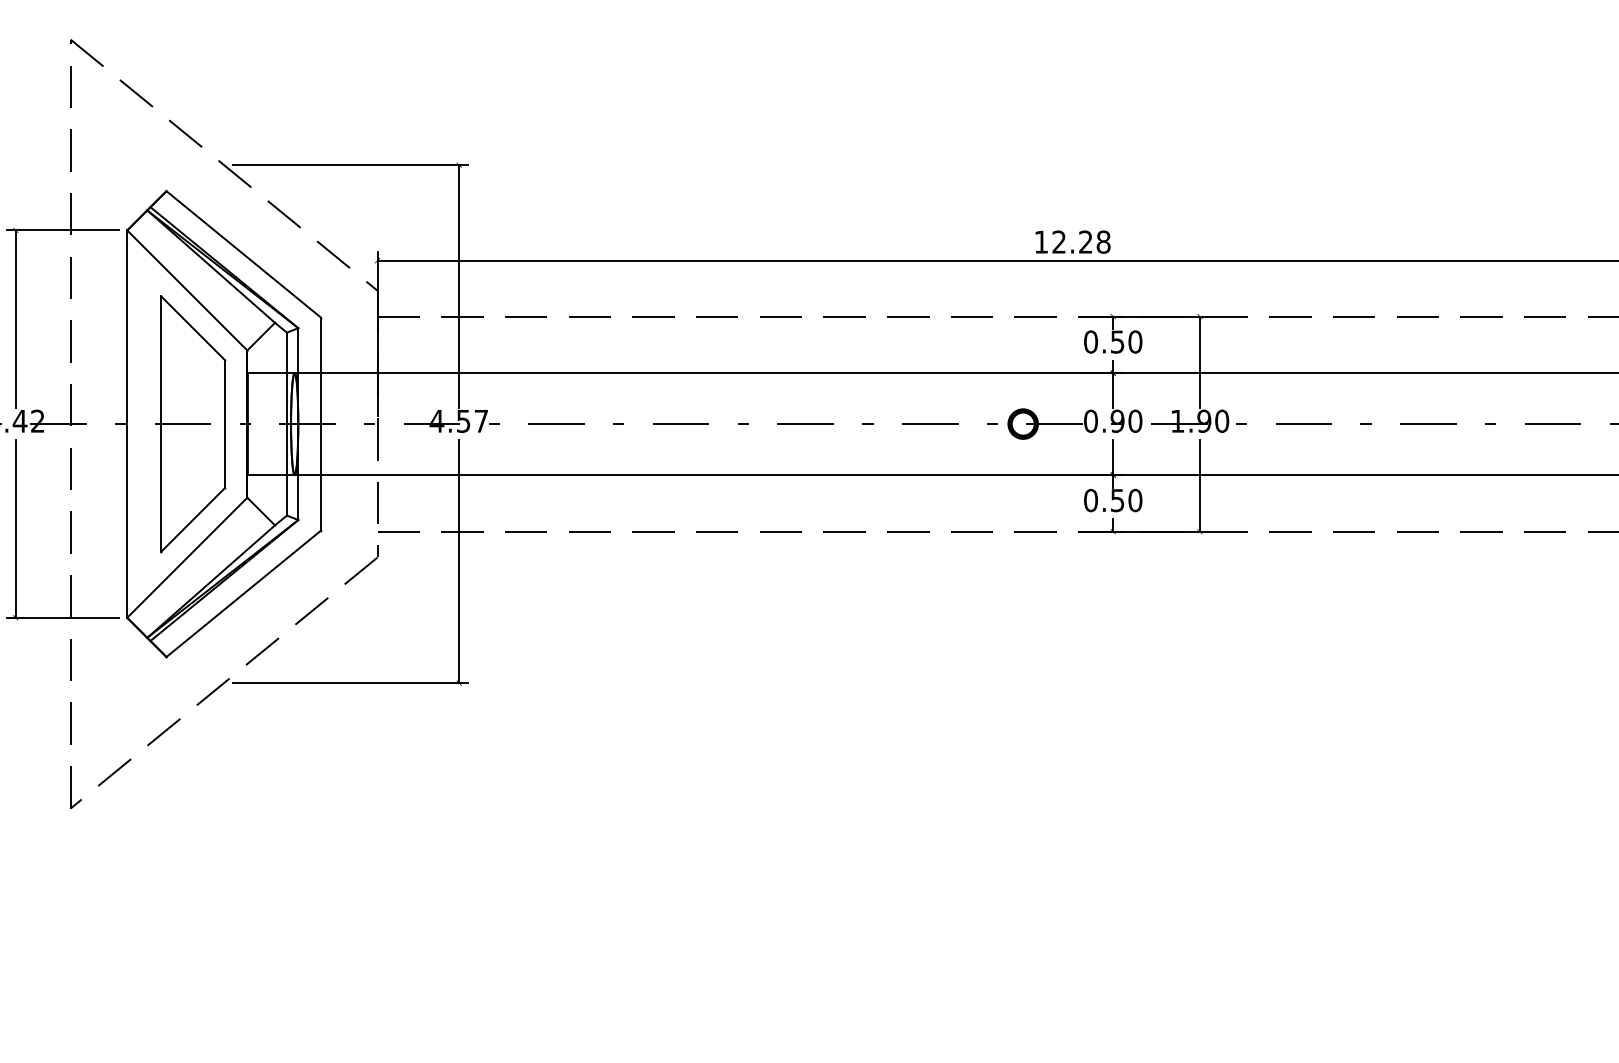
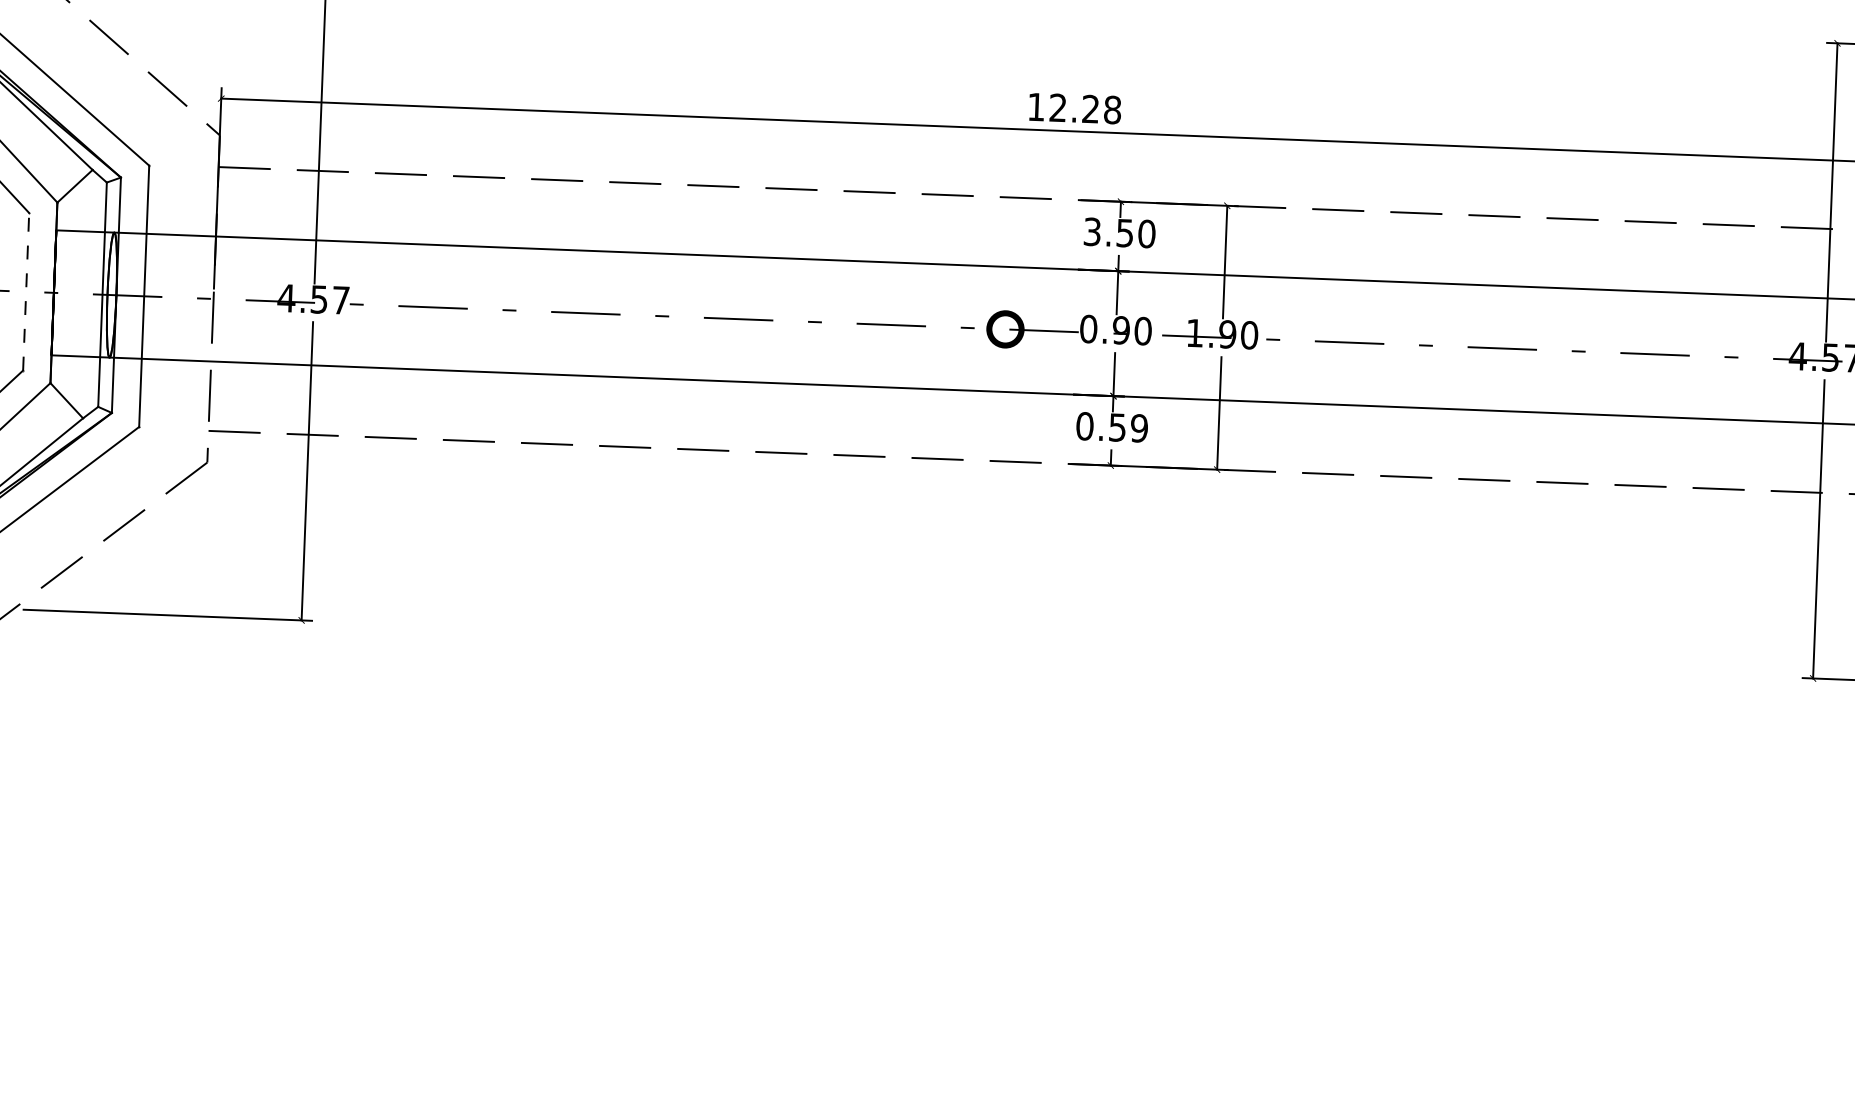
text: (1090, 341) -> (1091, 231), 0.50 -> 3.50
line: (224, 423) -> (25, 291), solid -> dashed
text: (1135, 500) -> (1139, 428), 0.50 -> 0.59

